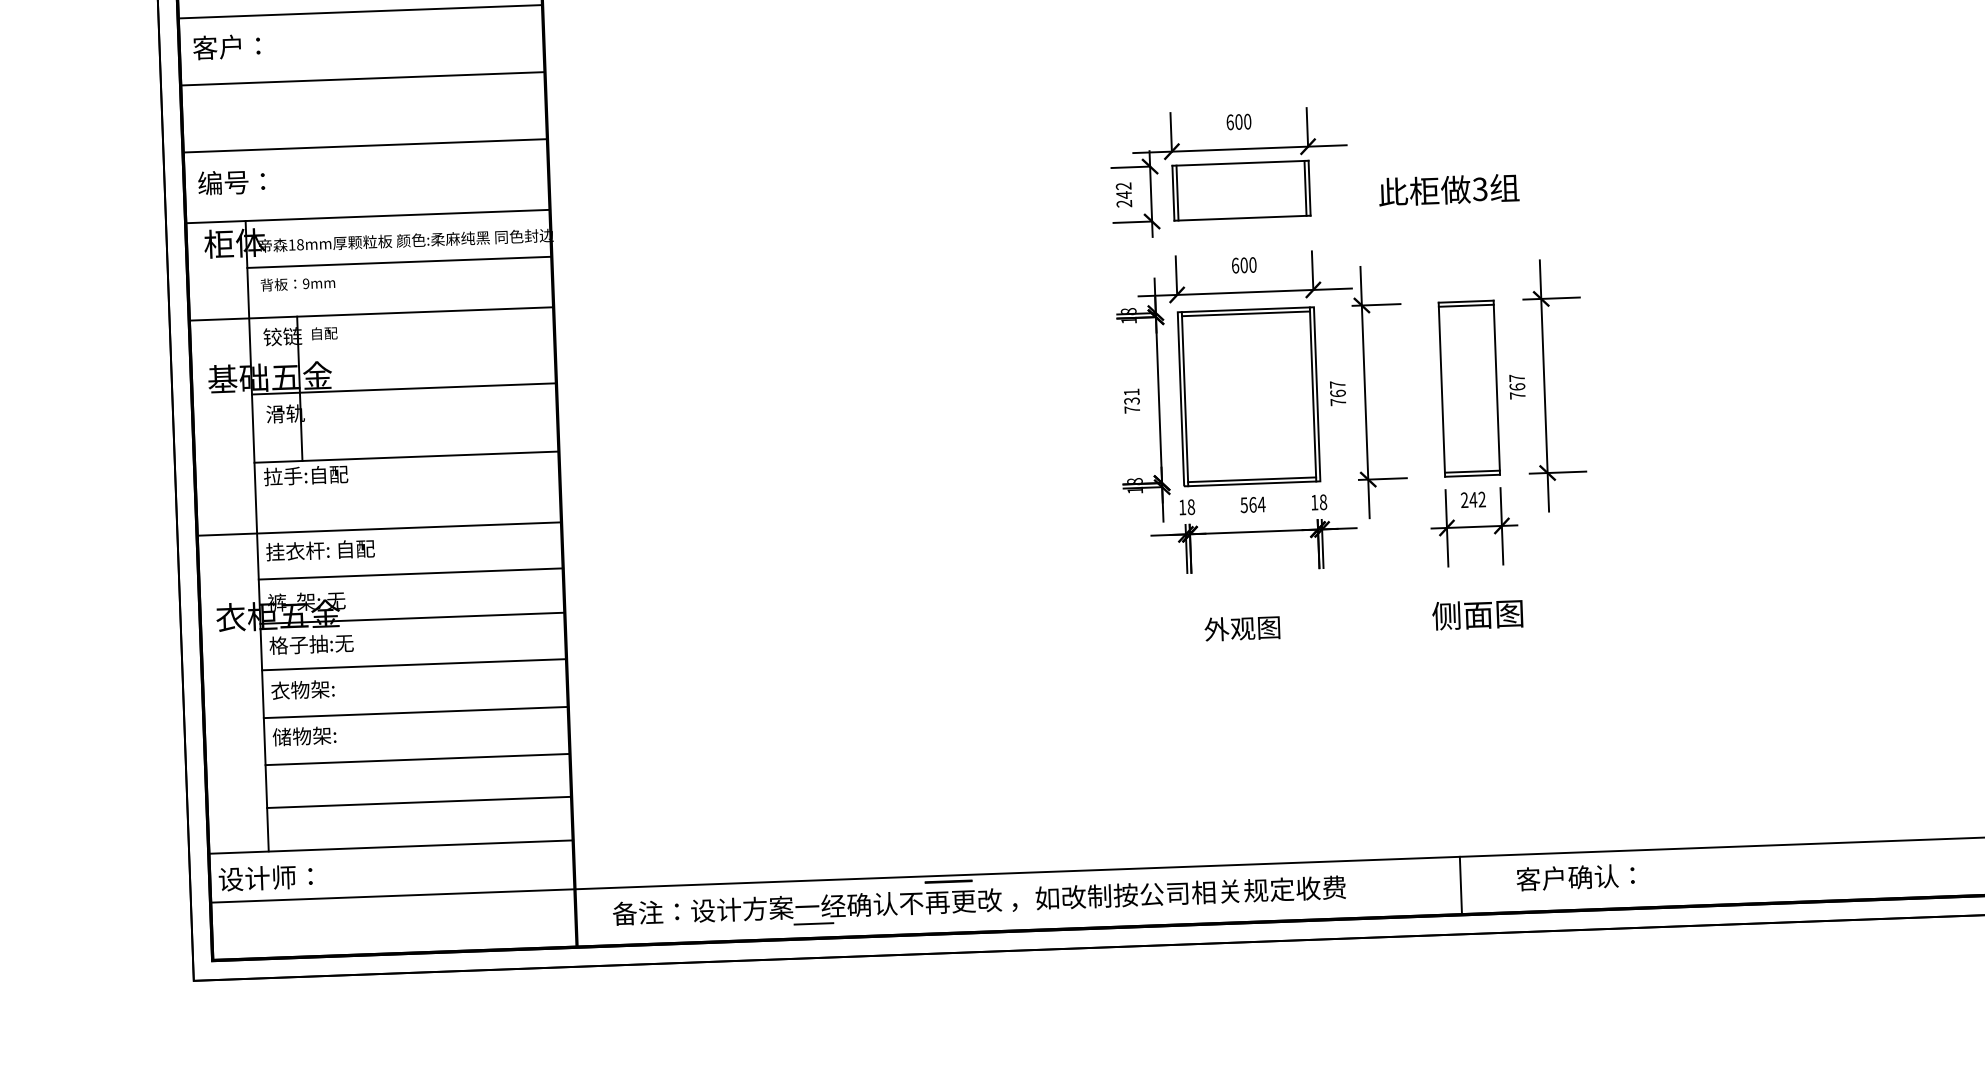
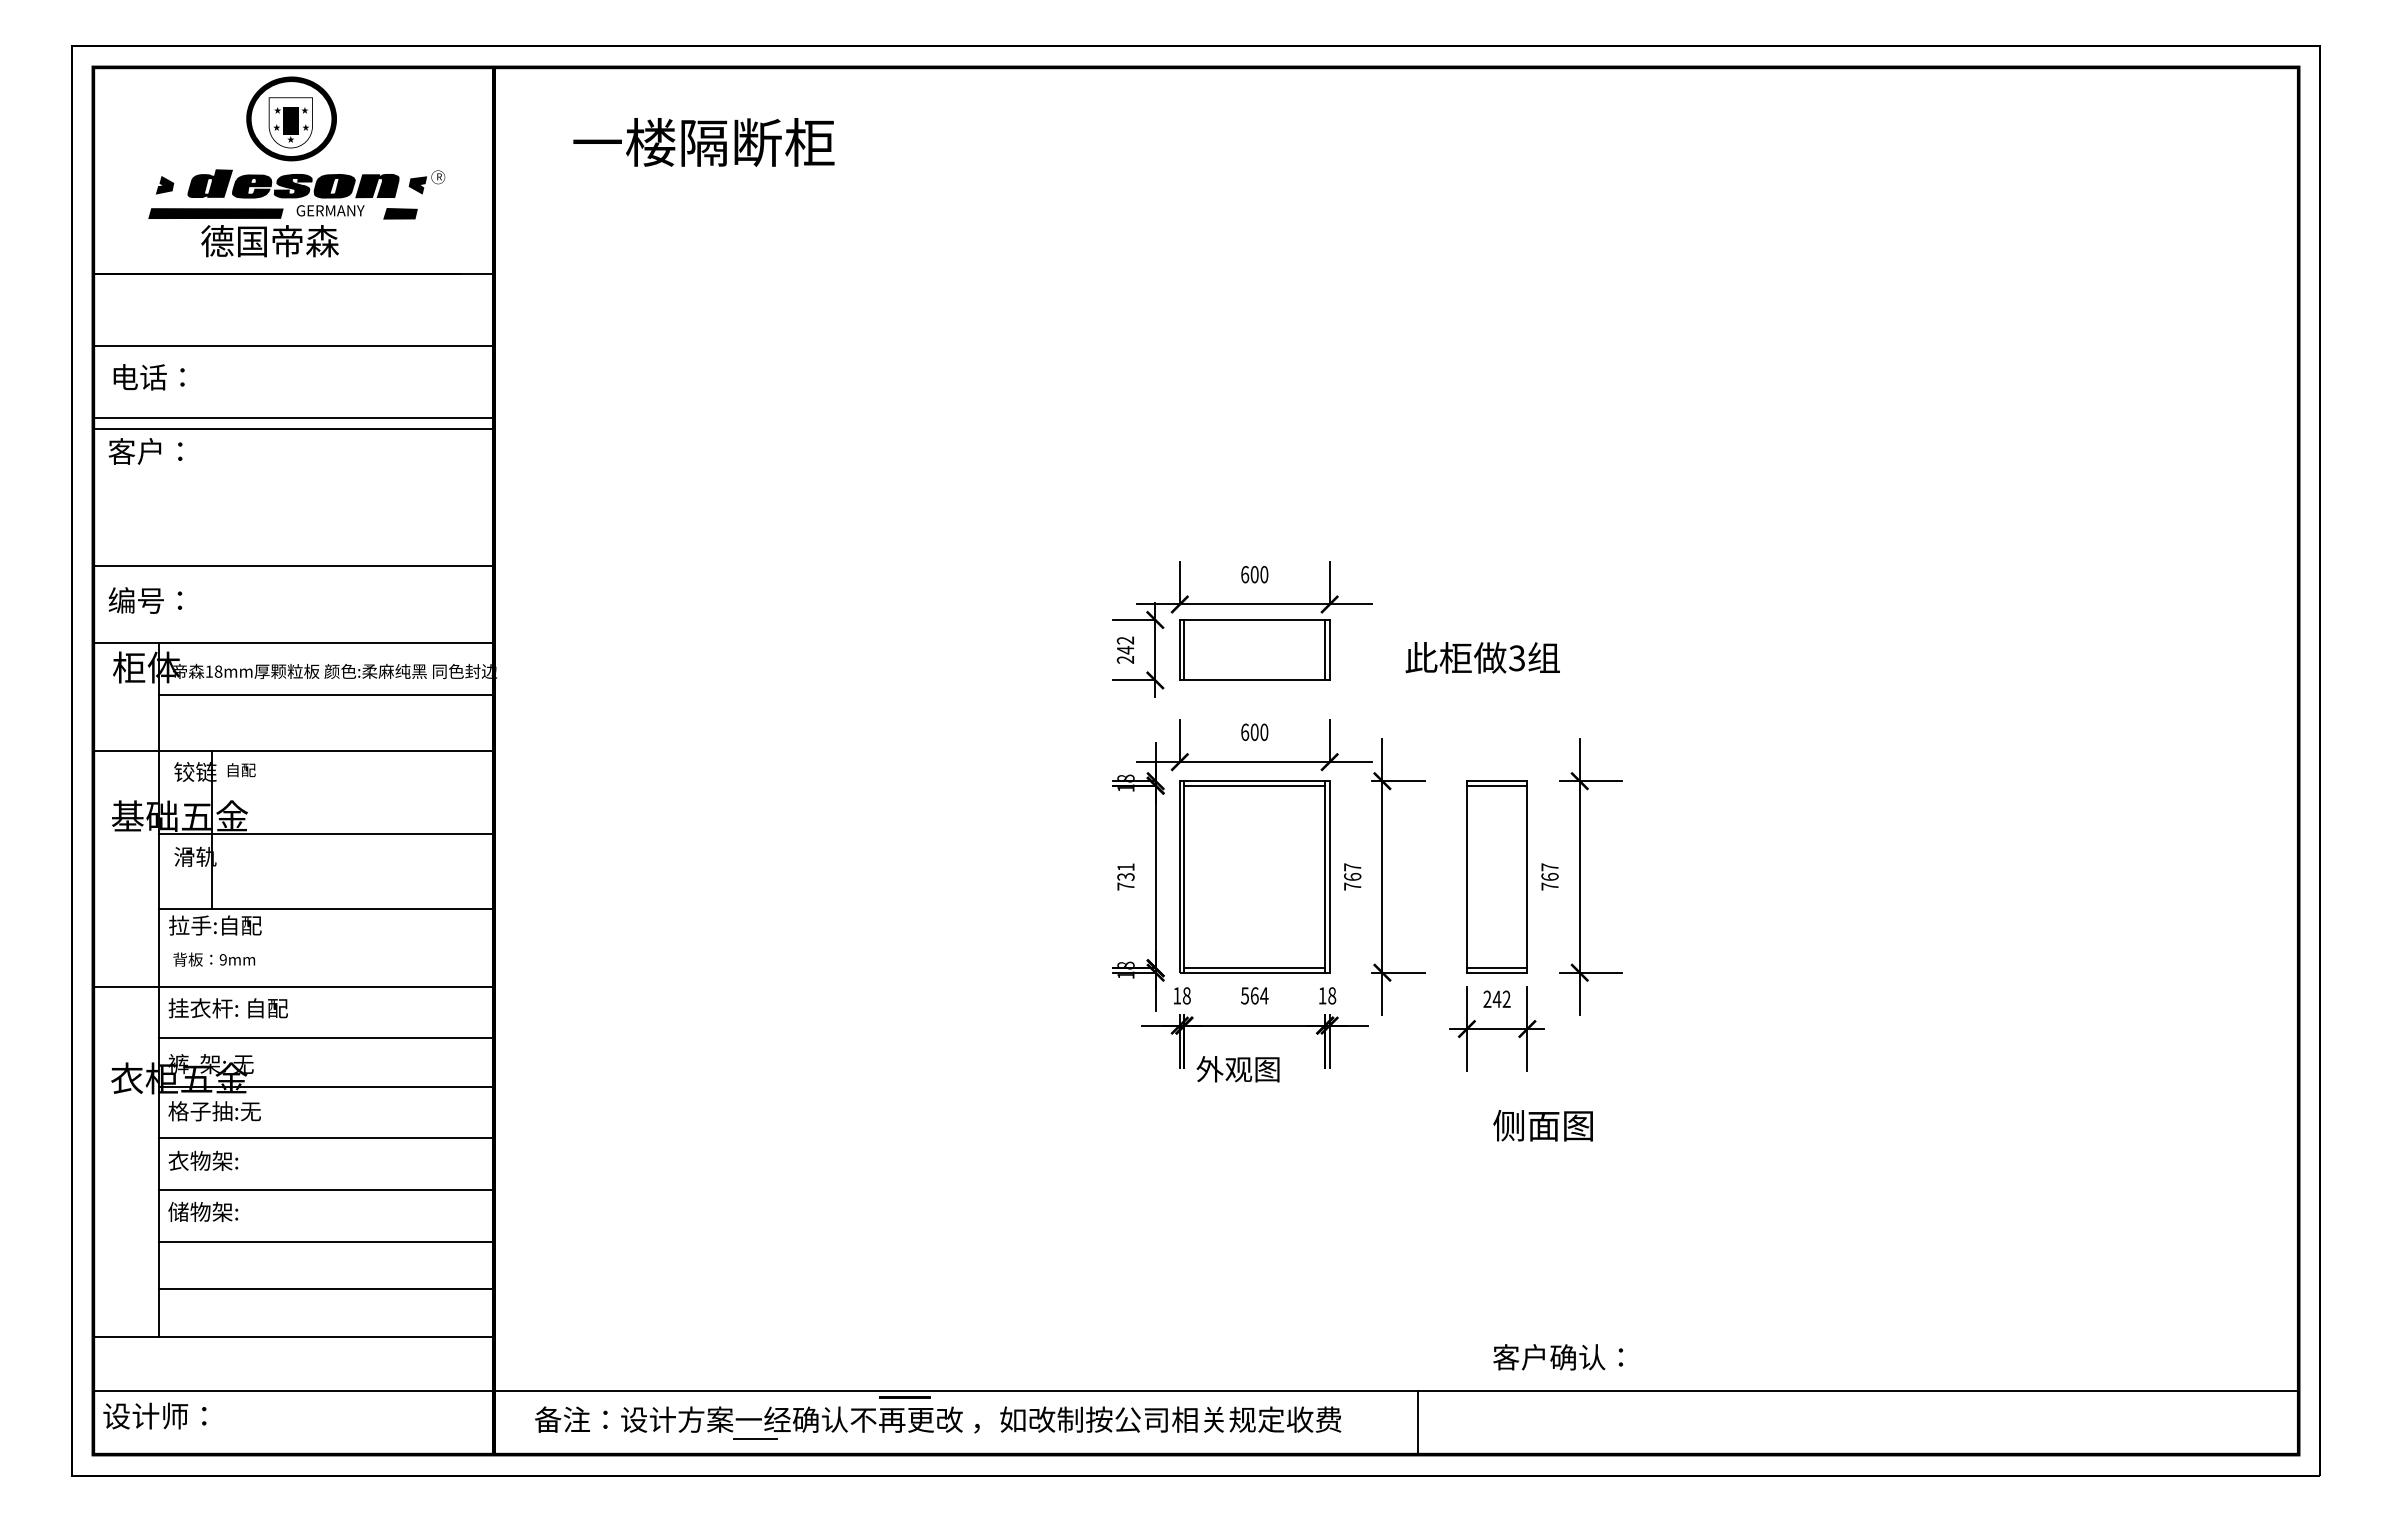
line: (362, 78) -> (293, 428), moved
text: (298, 283) -> (214, 959), moved
text: (1477, 614) -> (1542, 1125), moved
text: (1241, 628) -> (1237, 1069), moved
text: (265, 877) -> (154, 1415), moved
text: (1574, 877) -> (1557, 1357), moved
line: (1460, 885) -> (1417, 1422), moved

